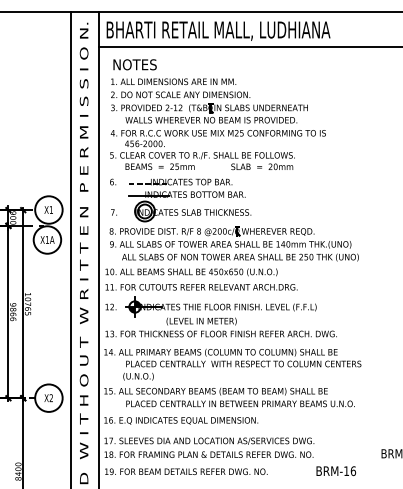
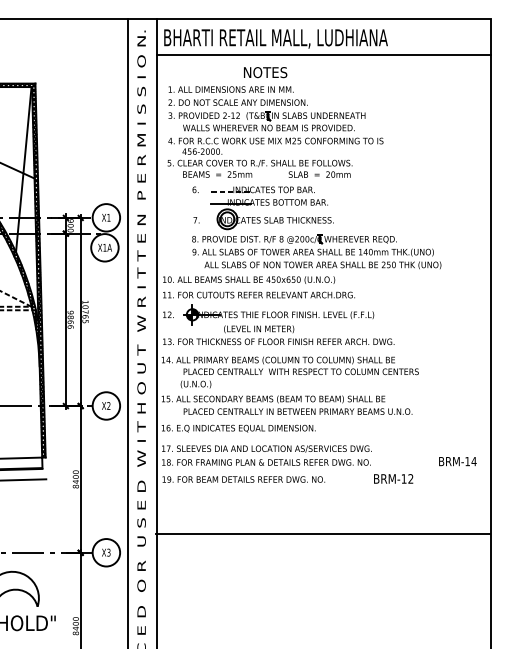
text: (135, 64) -> (265, 72), moved
part: (234, 219) -> (316, 227), moved
text: (353, 470) -> (410, 478), BRM-16 -> BRM-12

